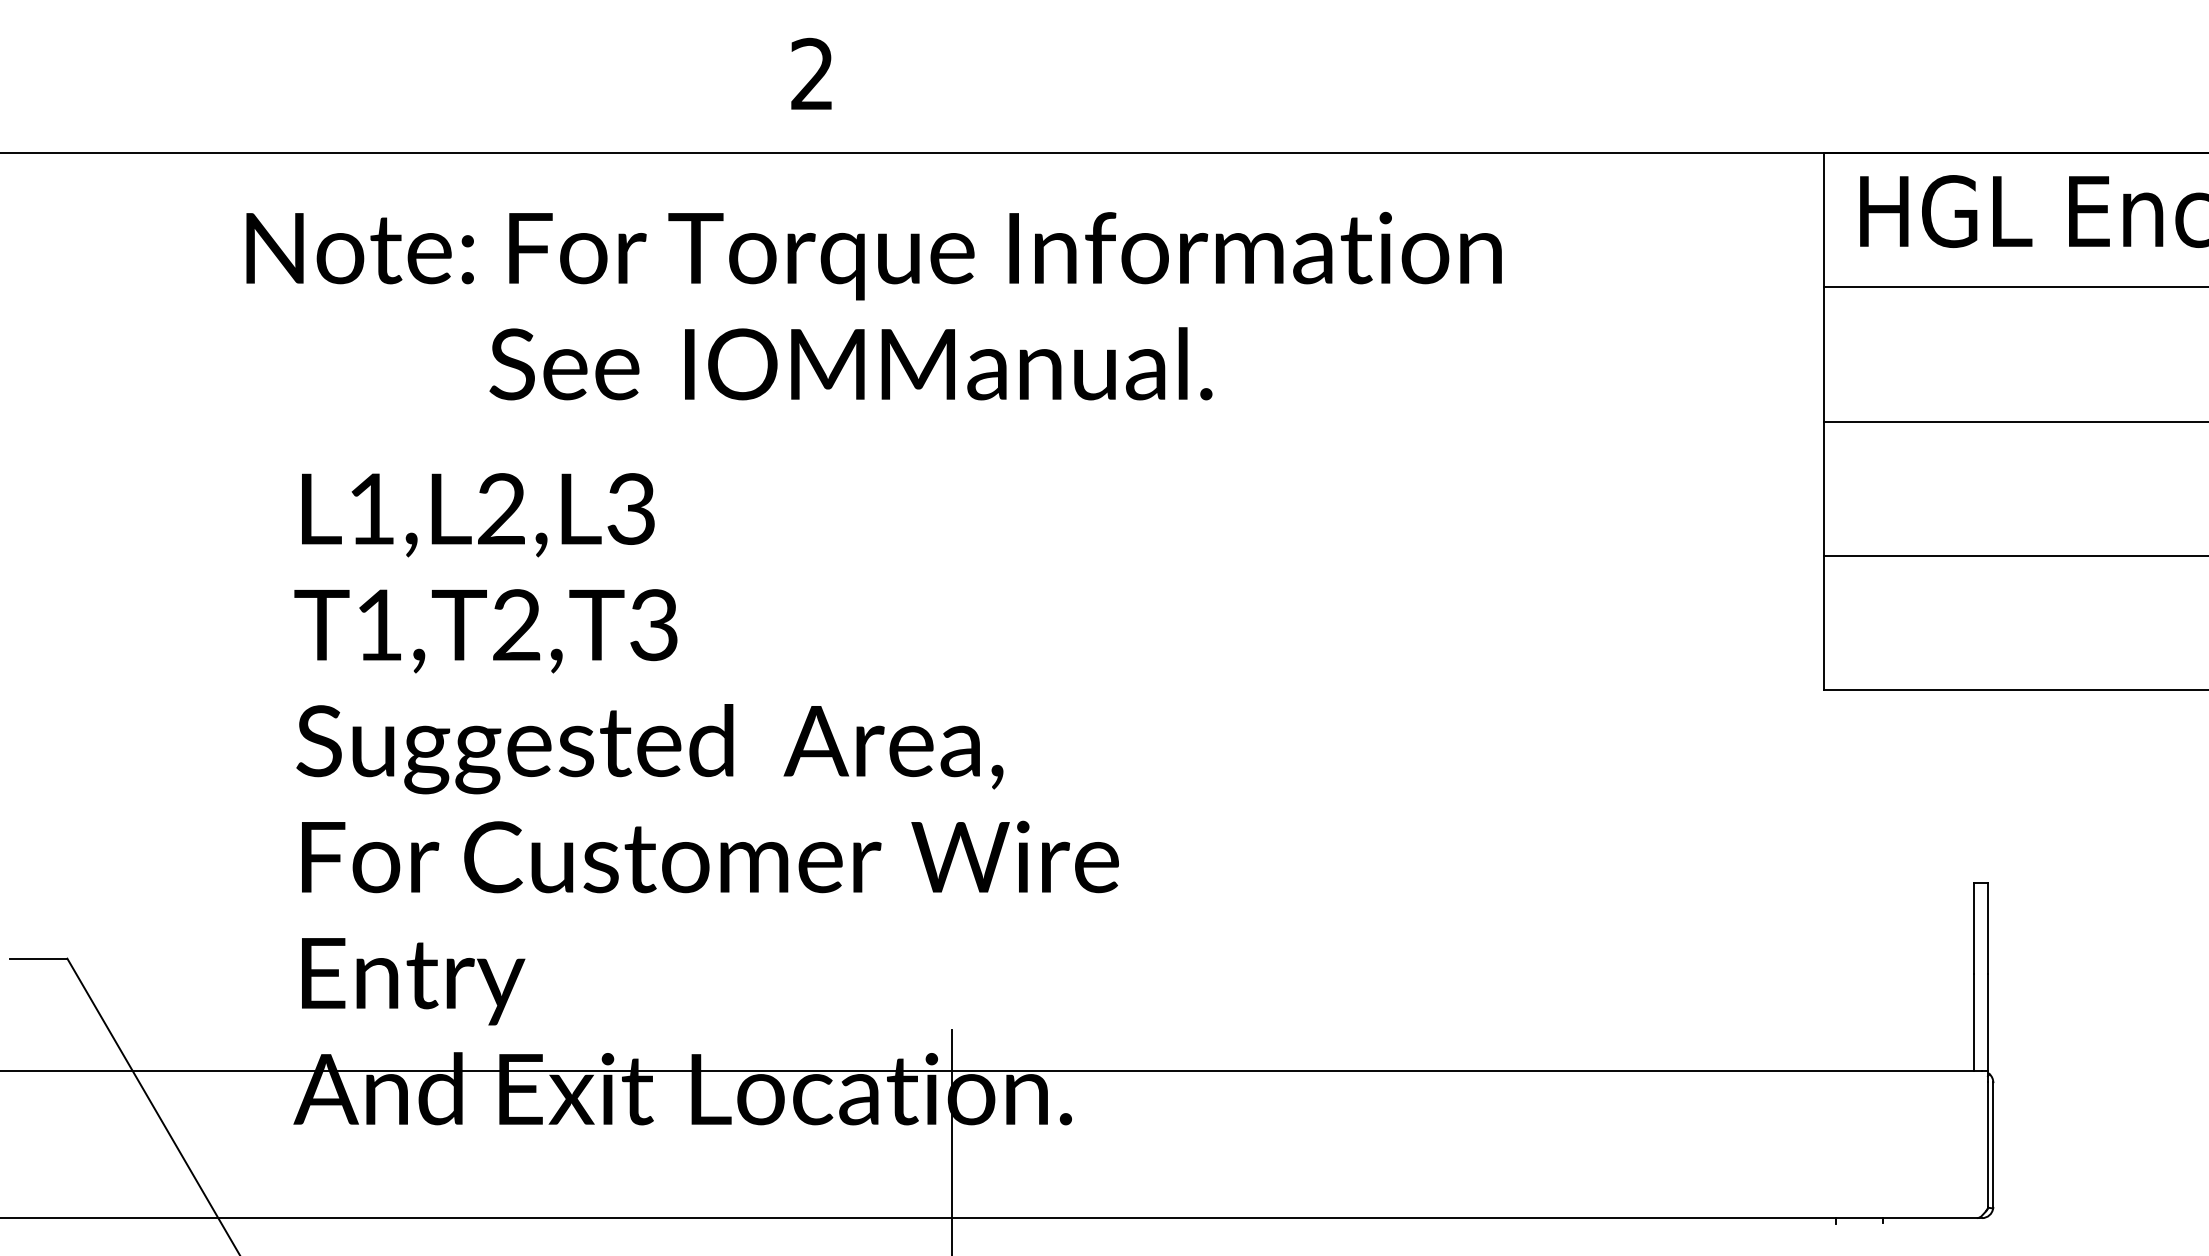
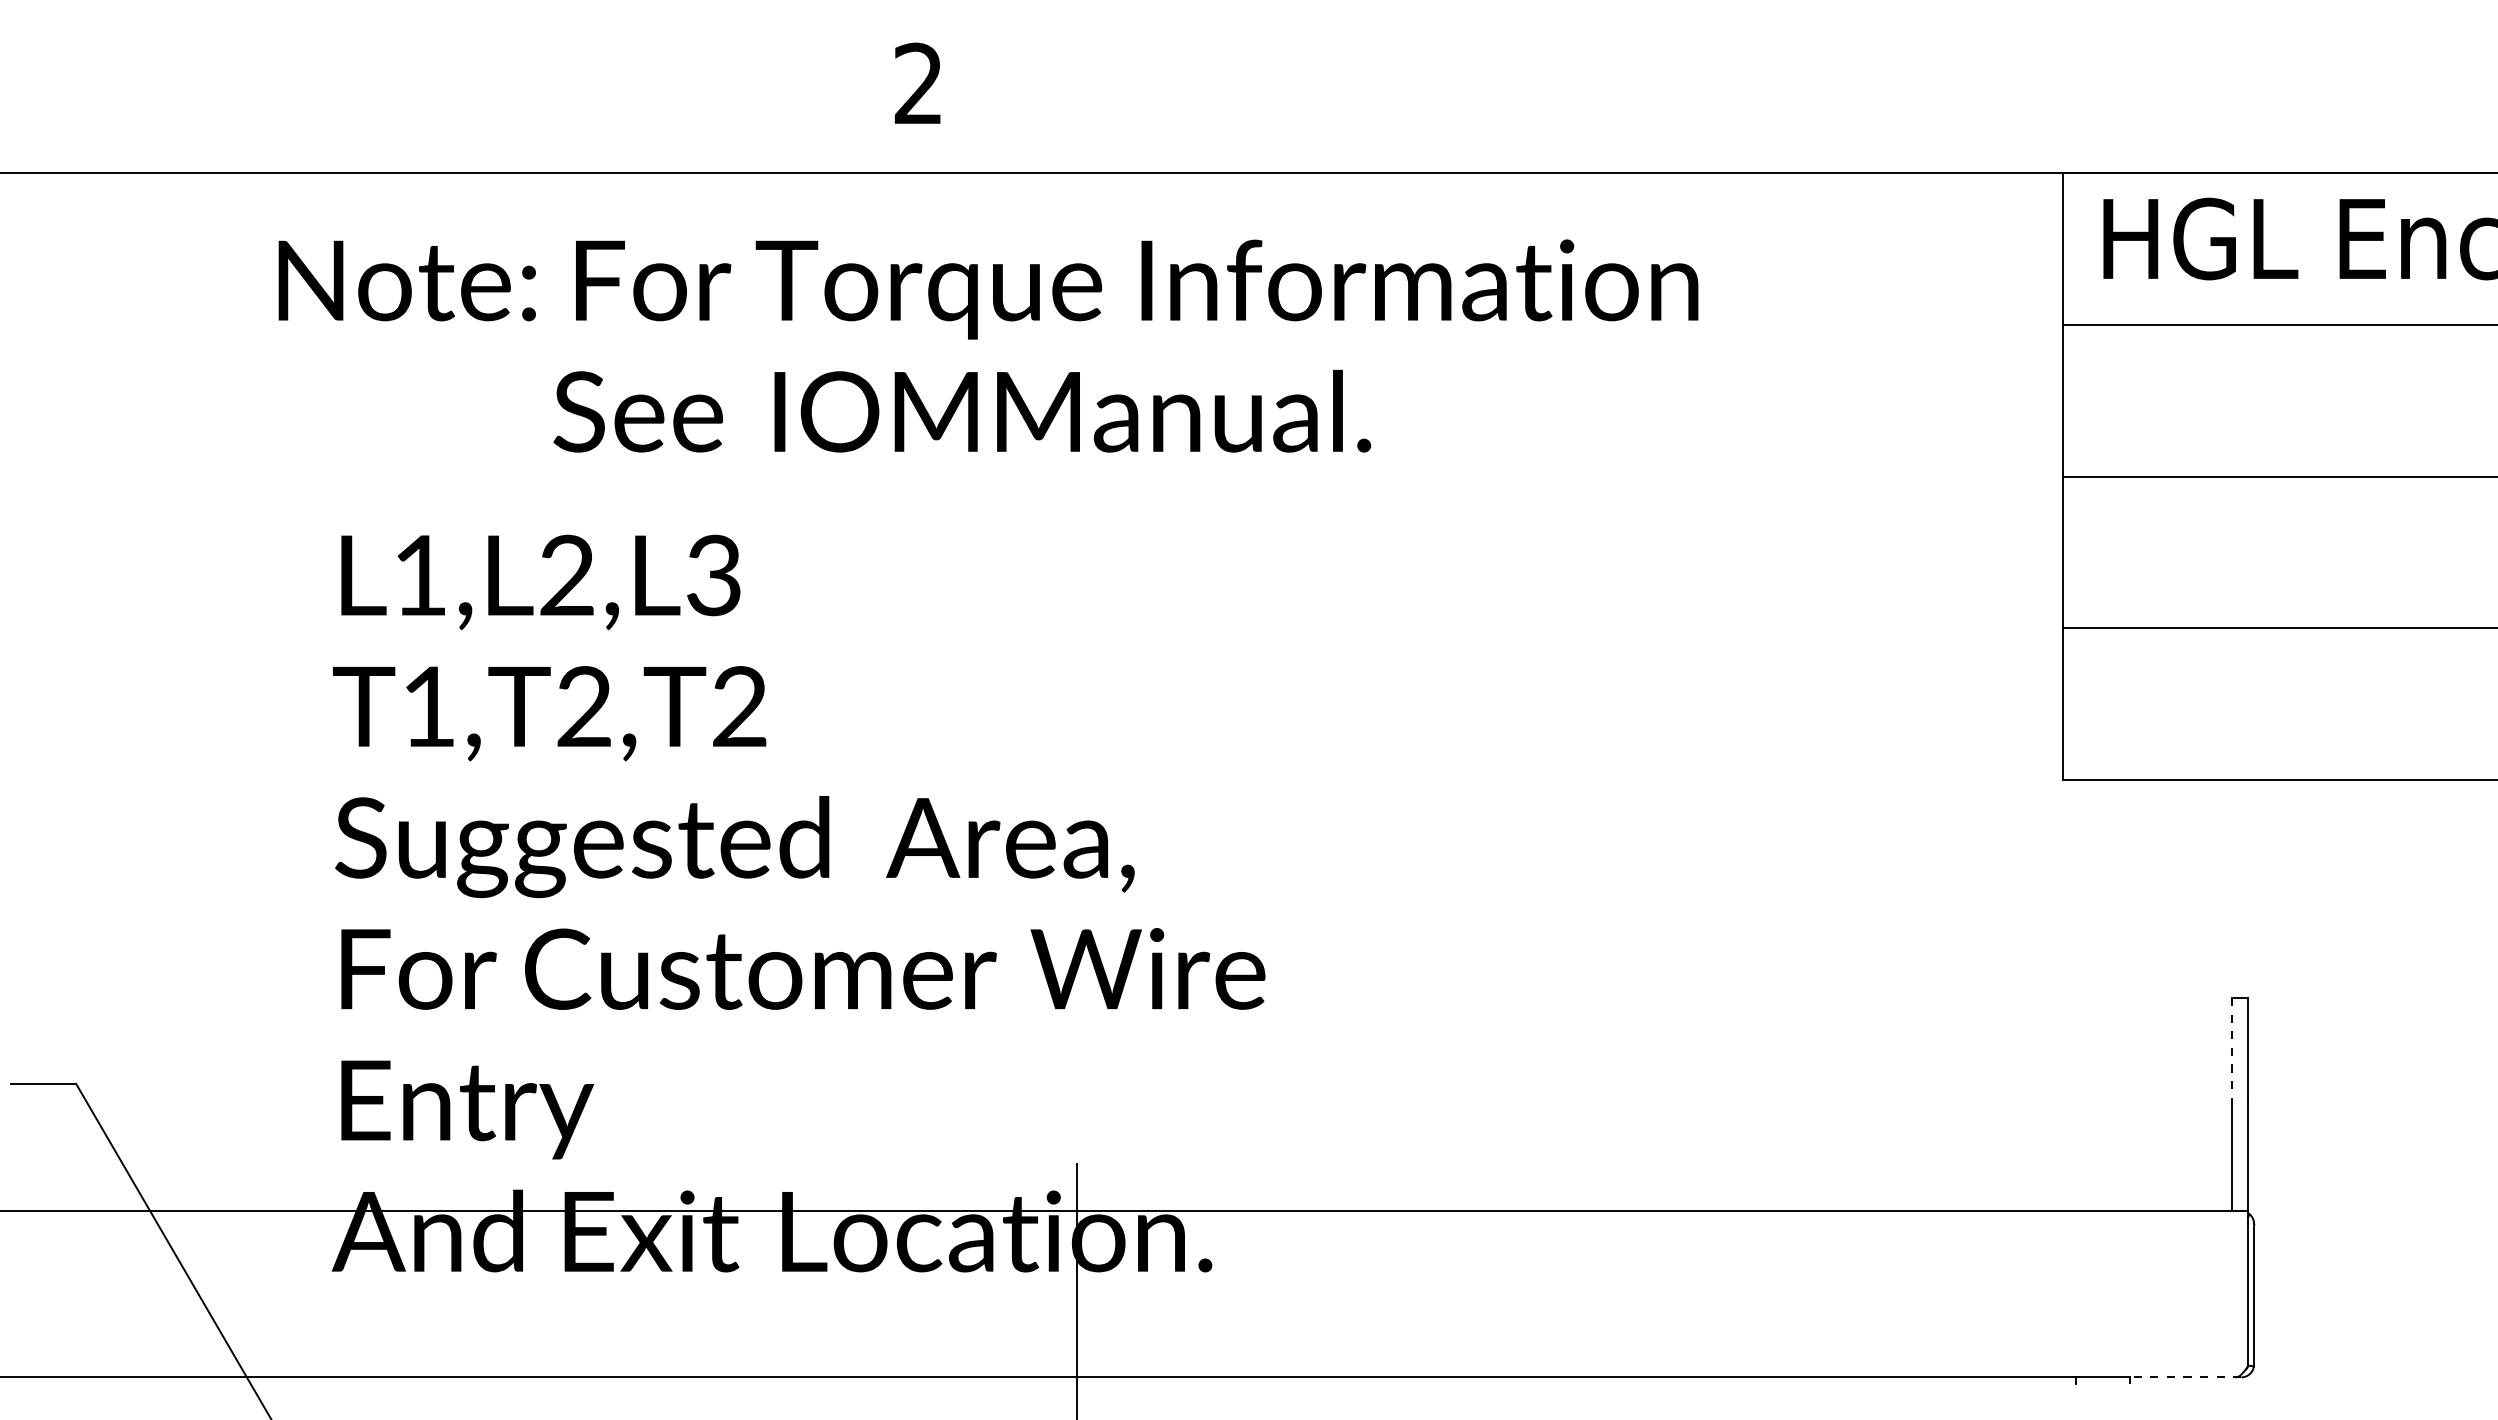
text: (653, 625) -> (739, 707), T1,T2,T3 -> T1,T2,T2
line: (1974, 928) -> (2232, 1049), solid -> dashed
line: (1932, 1218) -> (2185, 1377), solid -> dashed

